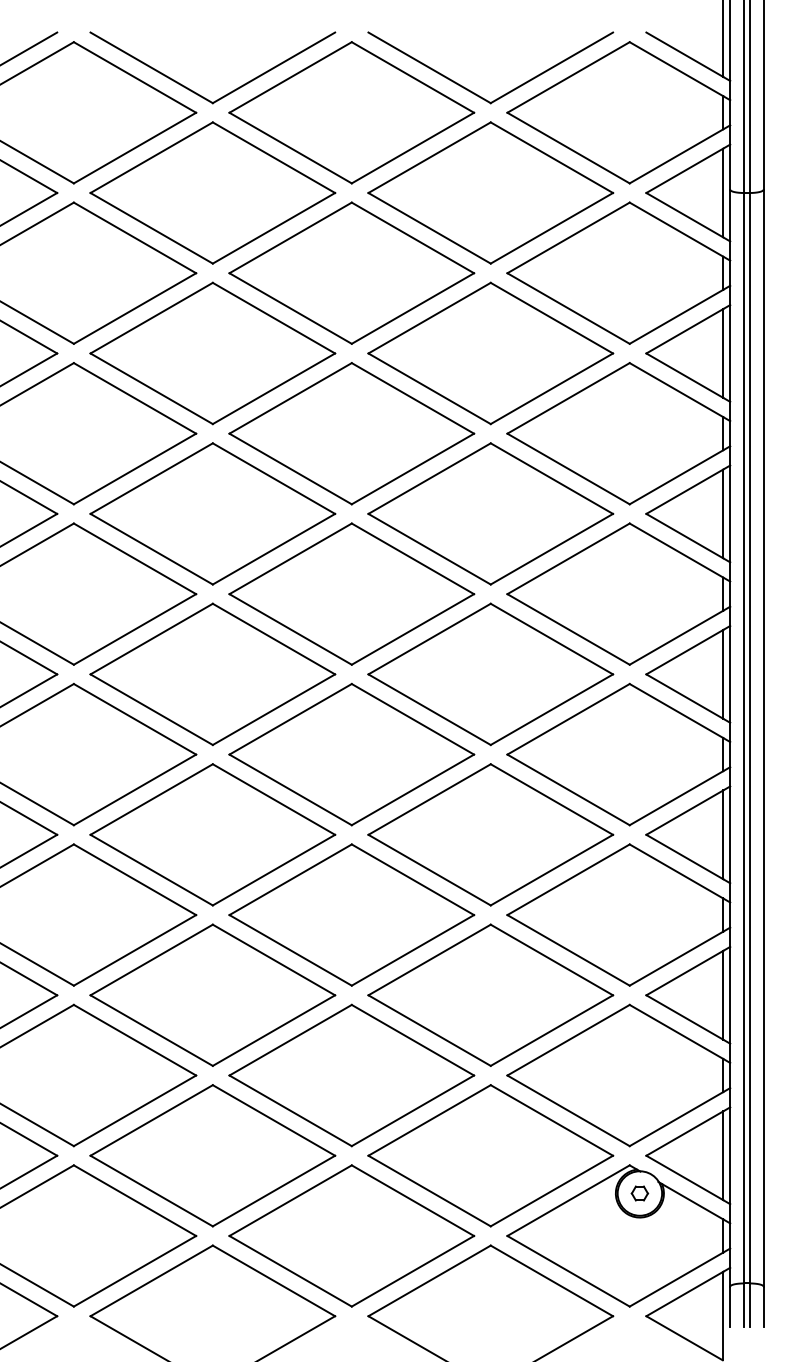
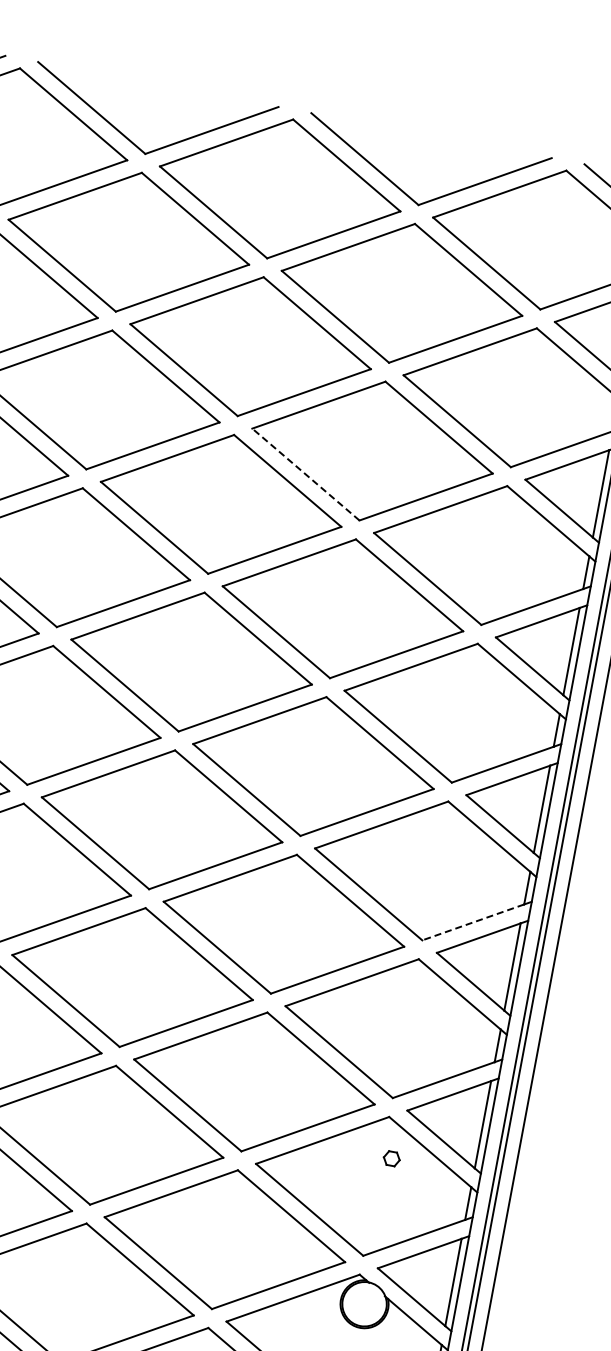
line: (429, 388) -> (305, 474), solid -> dashed
line: (676, 798) -> (473, 922), solid -> dashed
part: (639, 1193) -> (391, 1158), moved

